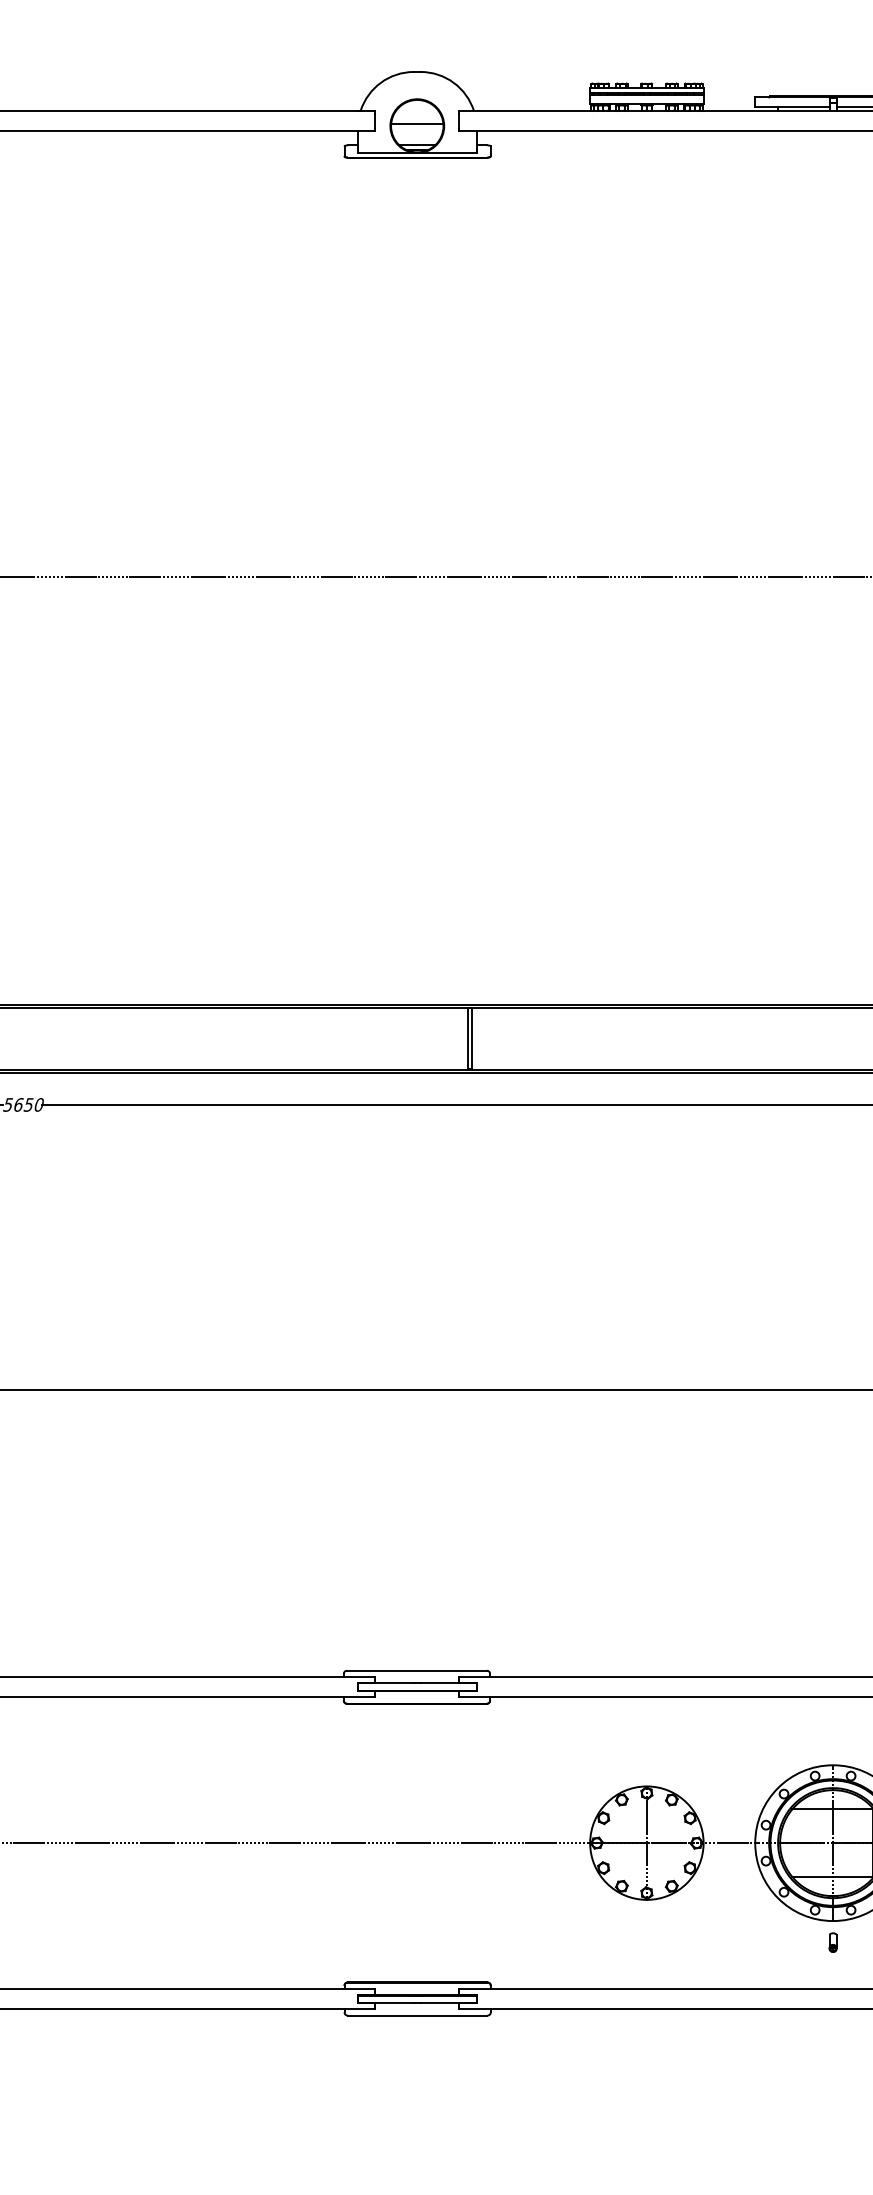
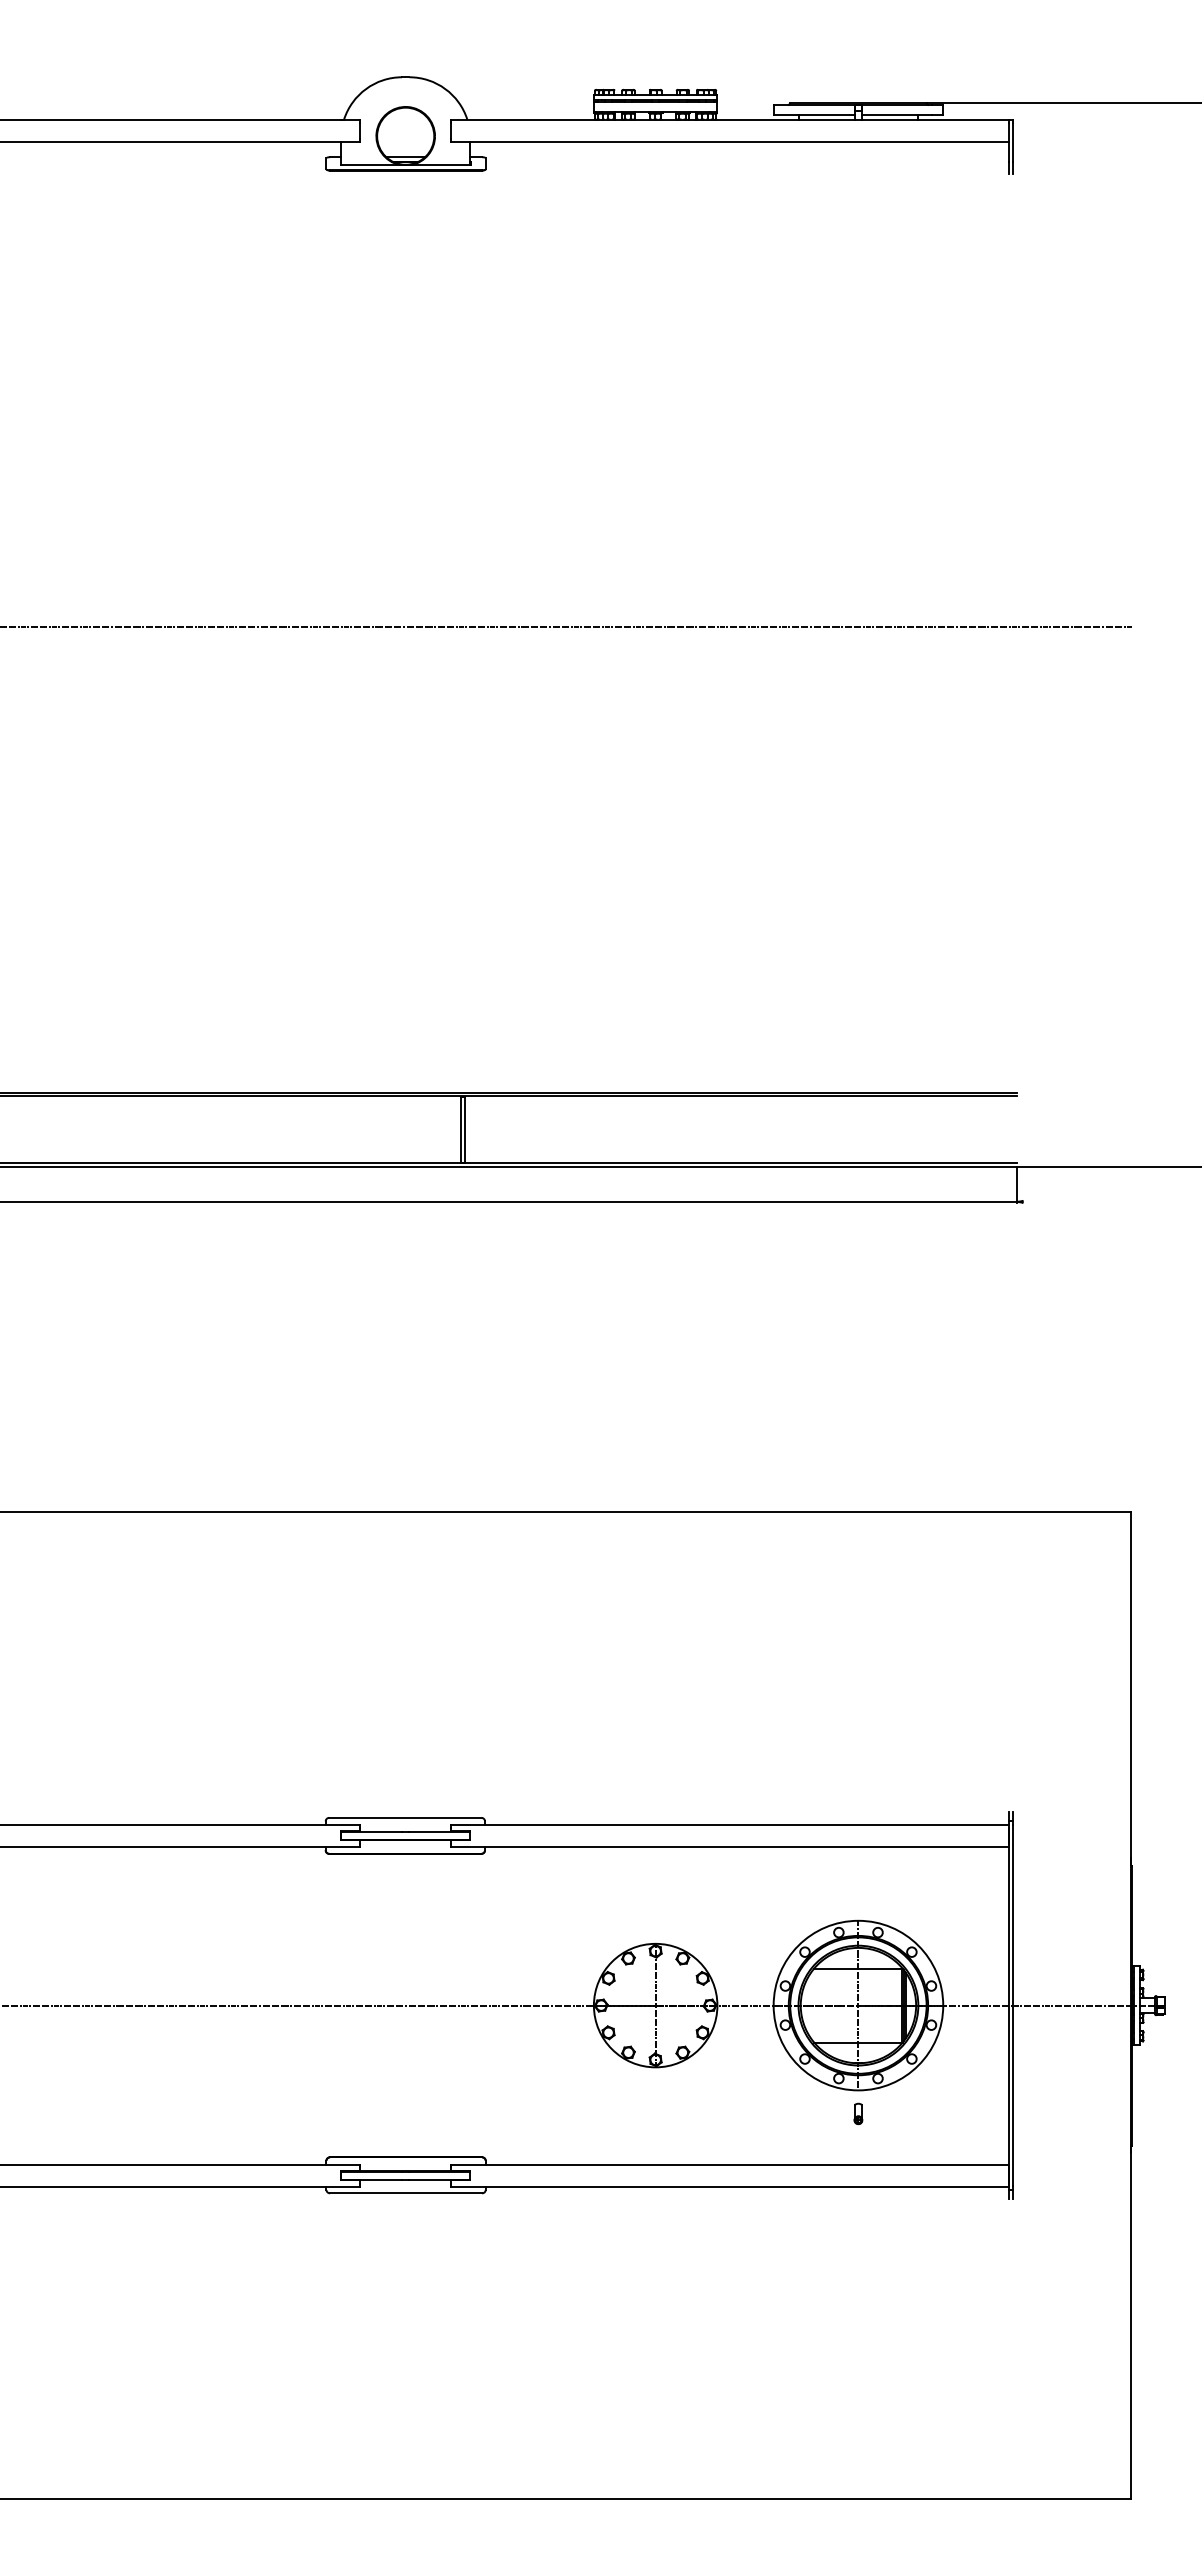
line: (417, 123) -> (405, 133), removed

